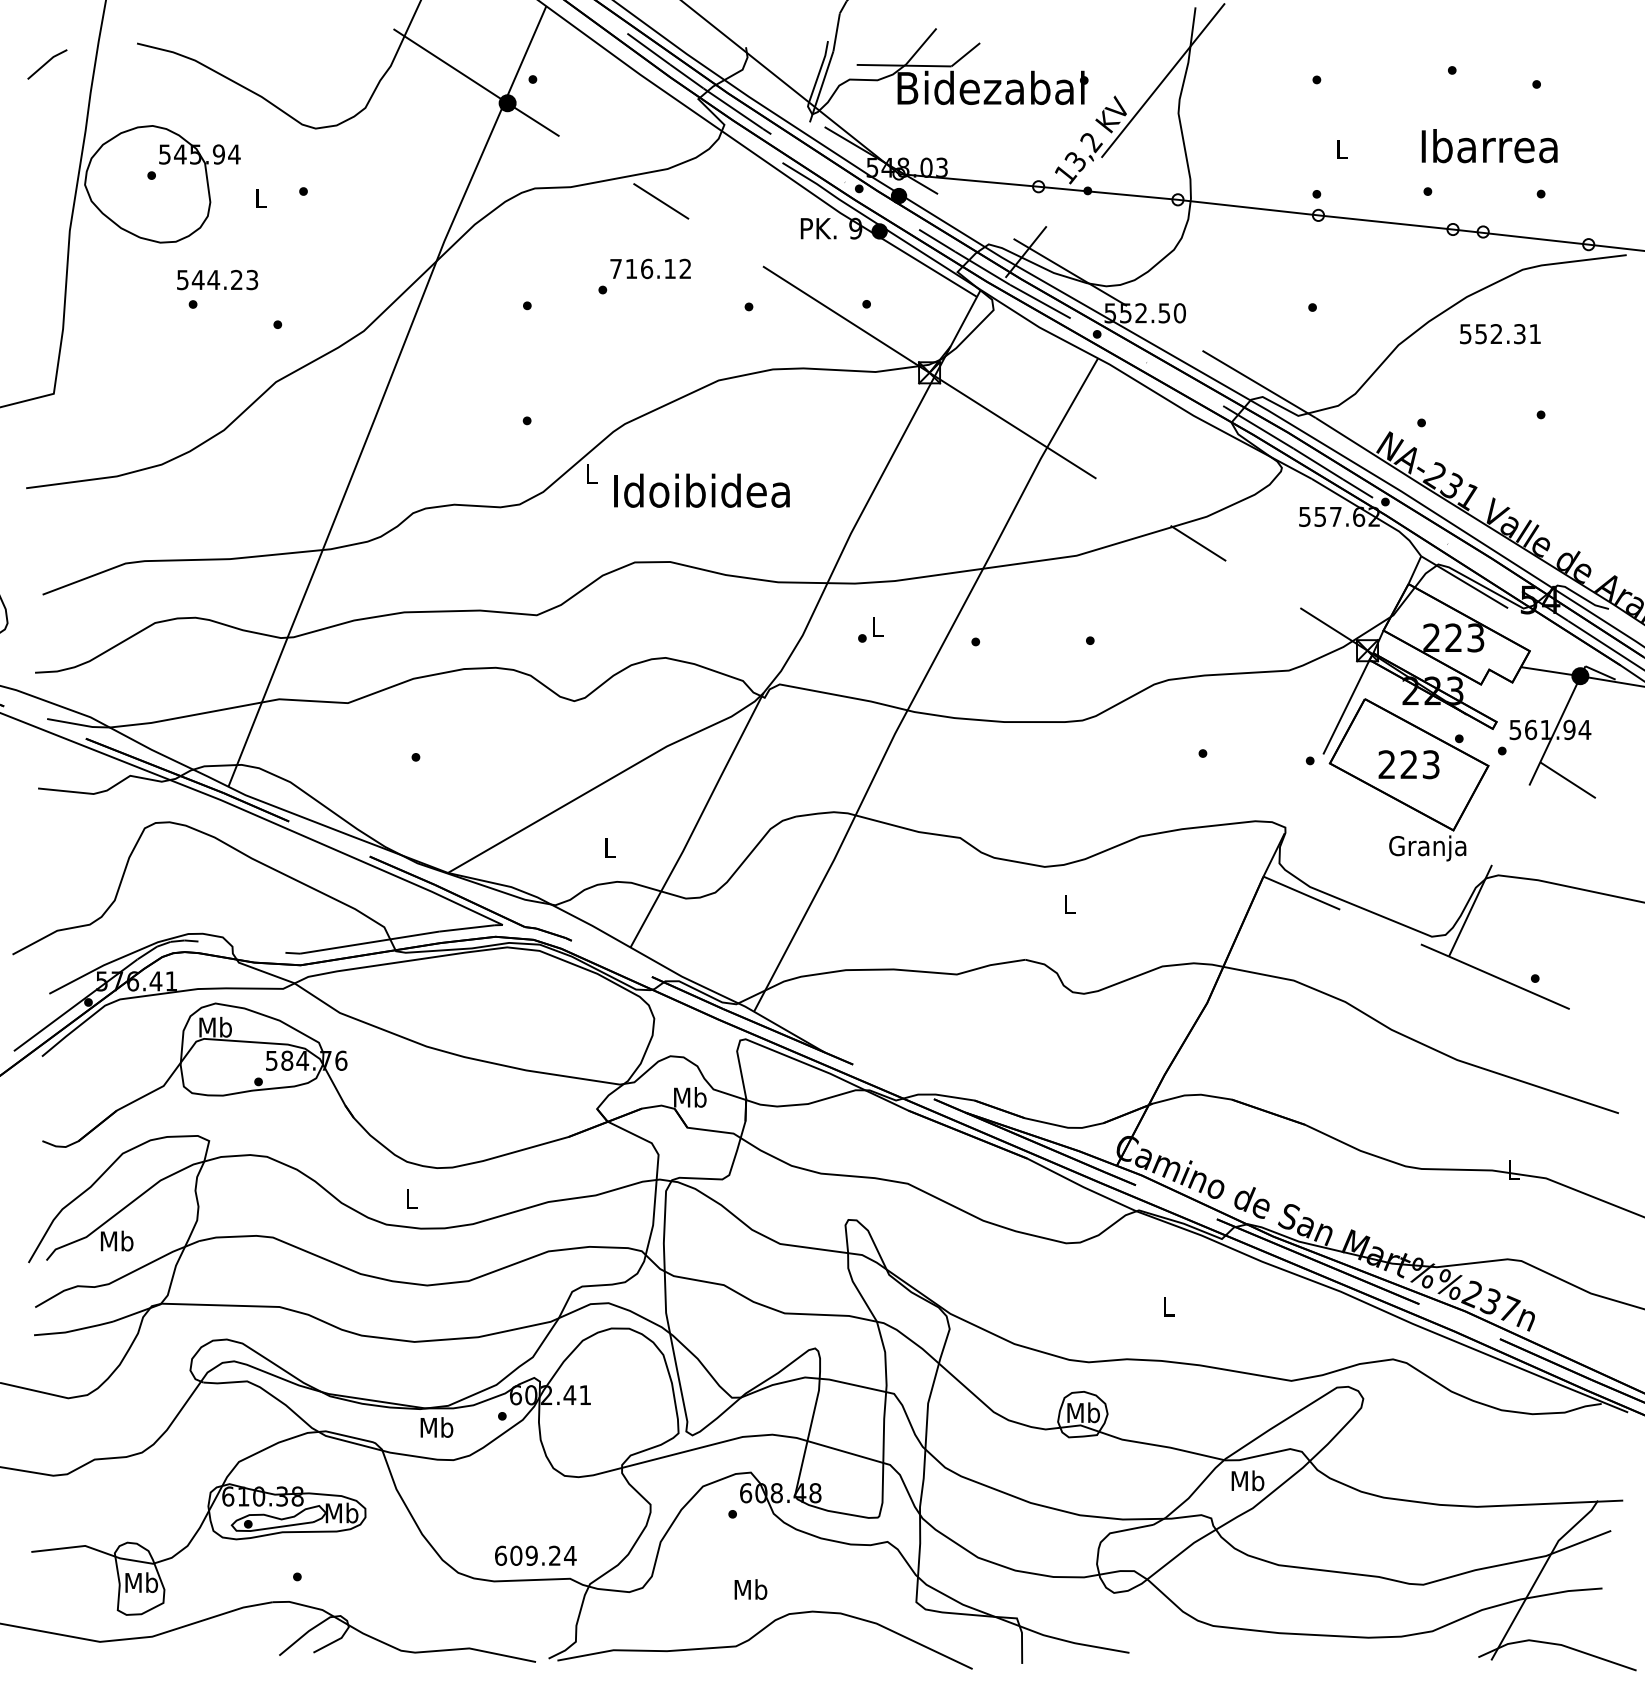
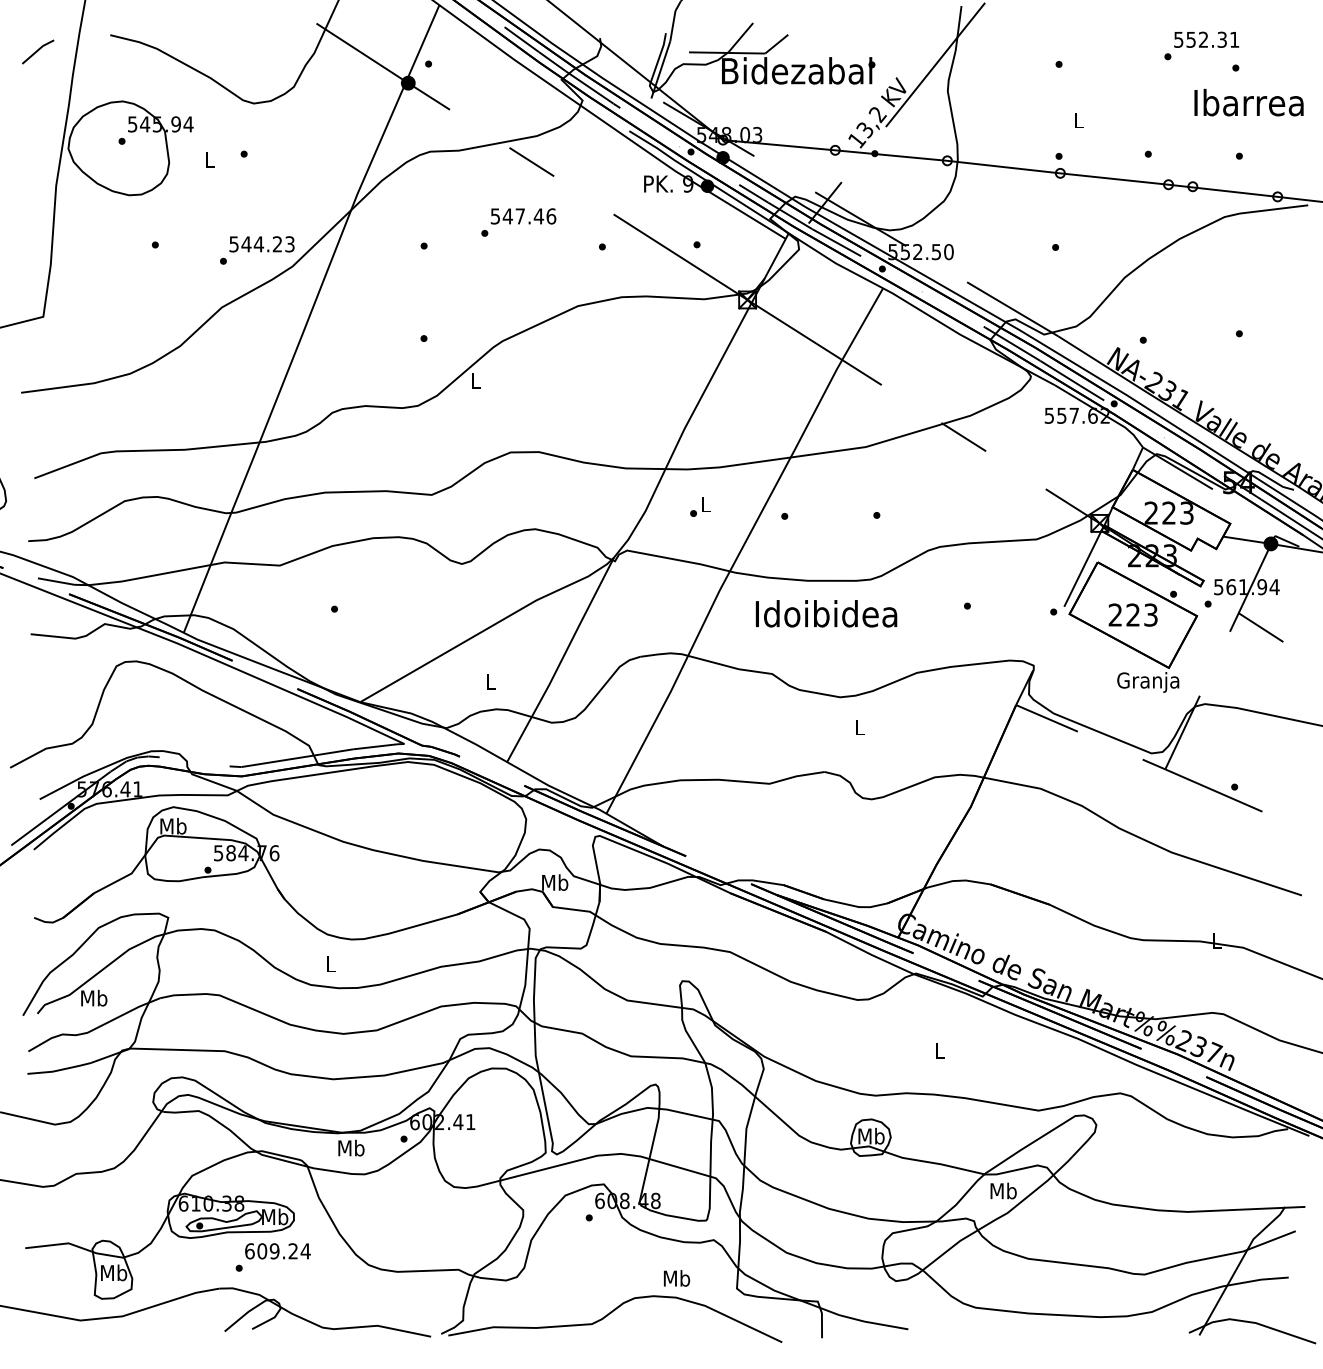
text: (1489, 145) -> (1248, 102), moved
text: (650, 269) -> (523, 216), 716.12 -> 547.46
text: (216, 280) -> (261, 244), moved
text: (1500, 333) -> (1206, 39), moved
text: (701, 490) -> (826, 613), moved
text: (535, 1556) -> (277, 1251), moved
text: (751, 1589) -> (677, 1278), moved

